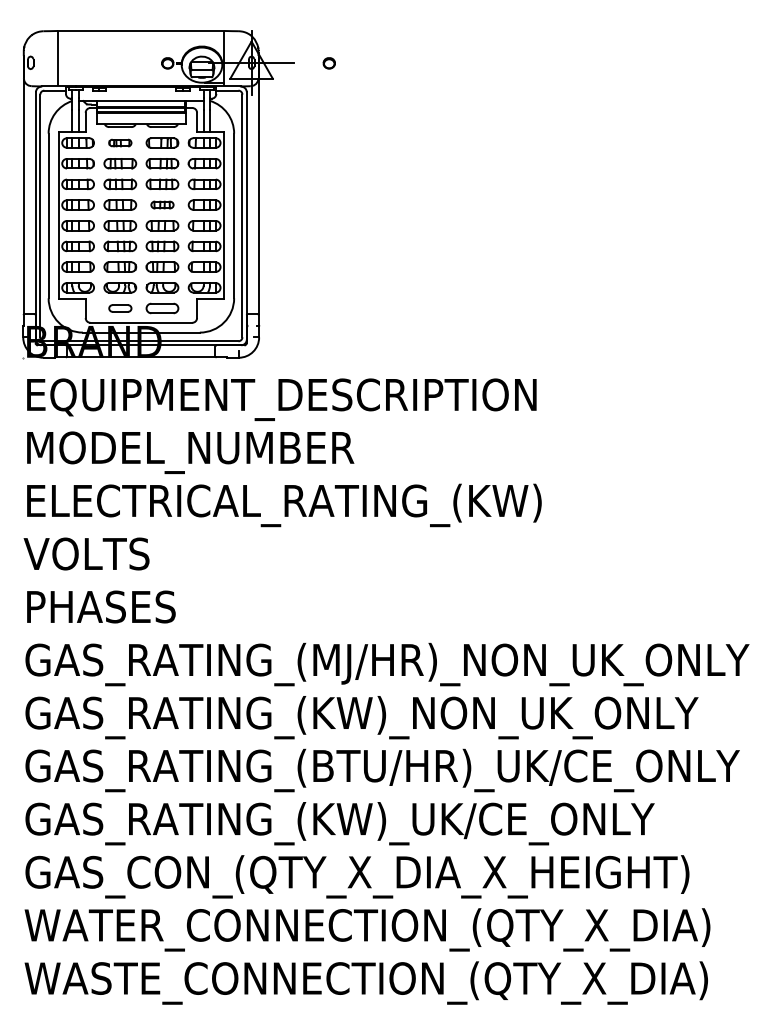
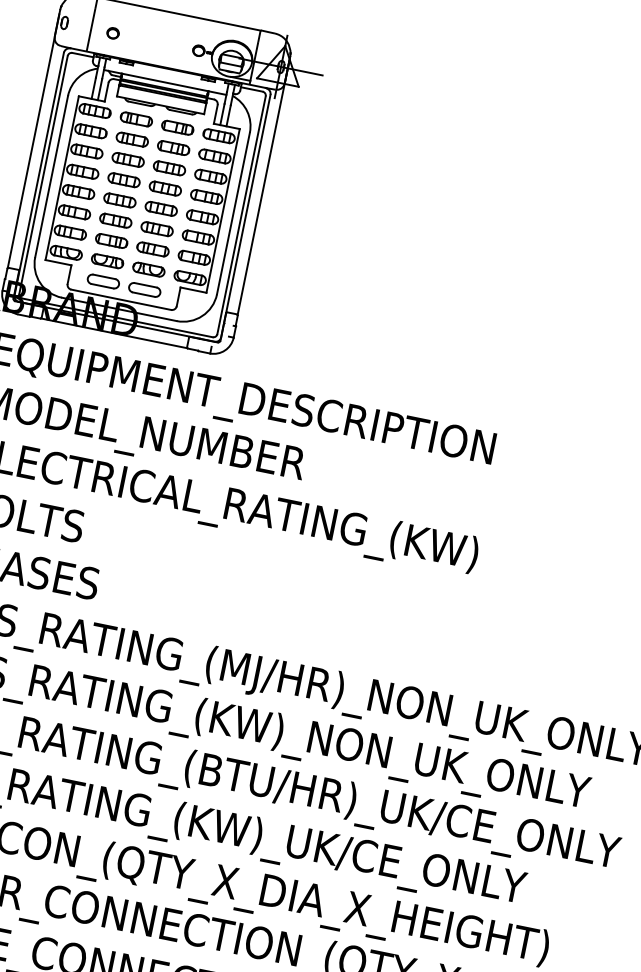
part: (328, 63) -> (112, 33), moved
part: (120, 142) -> (136, 118), size x1.43
part: (162, 204) -> (165, 188), size x1.43
part: (120, 308) -> (103, 281), size x1.43

